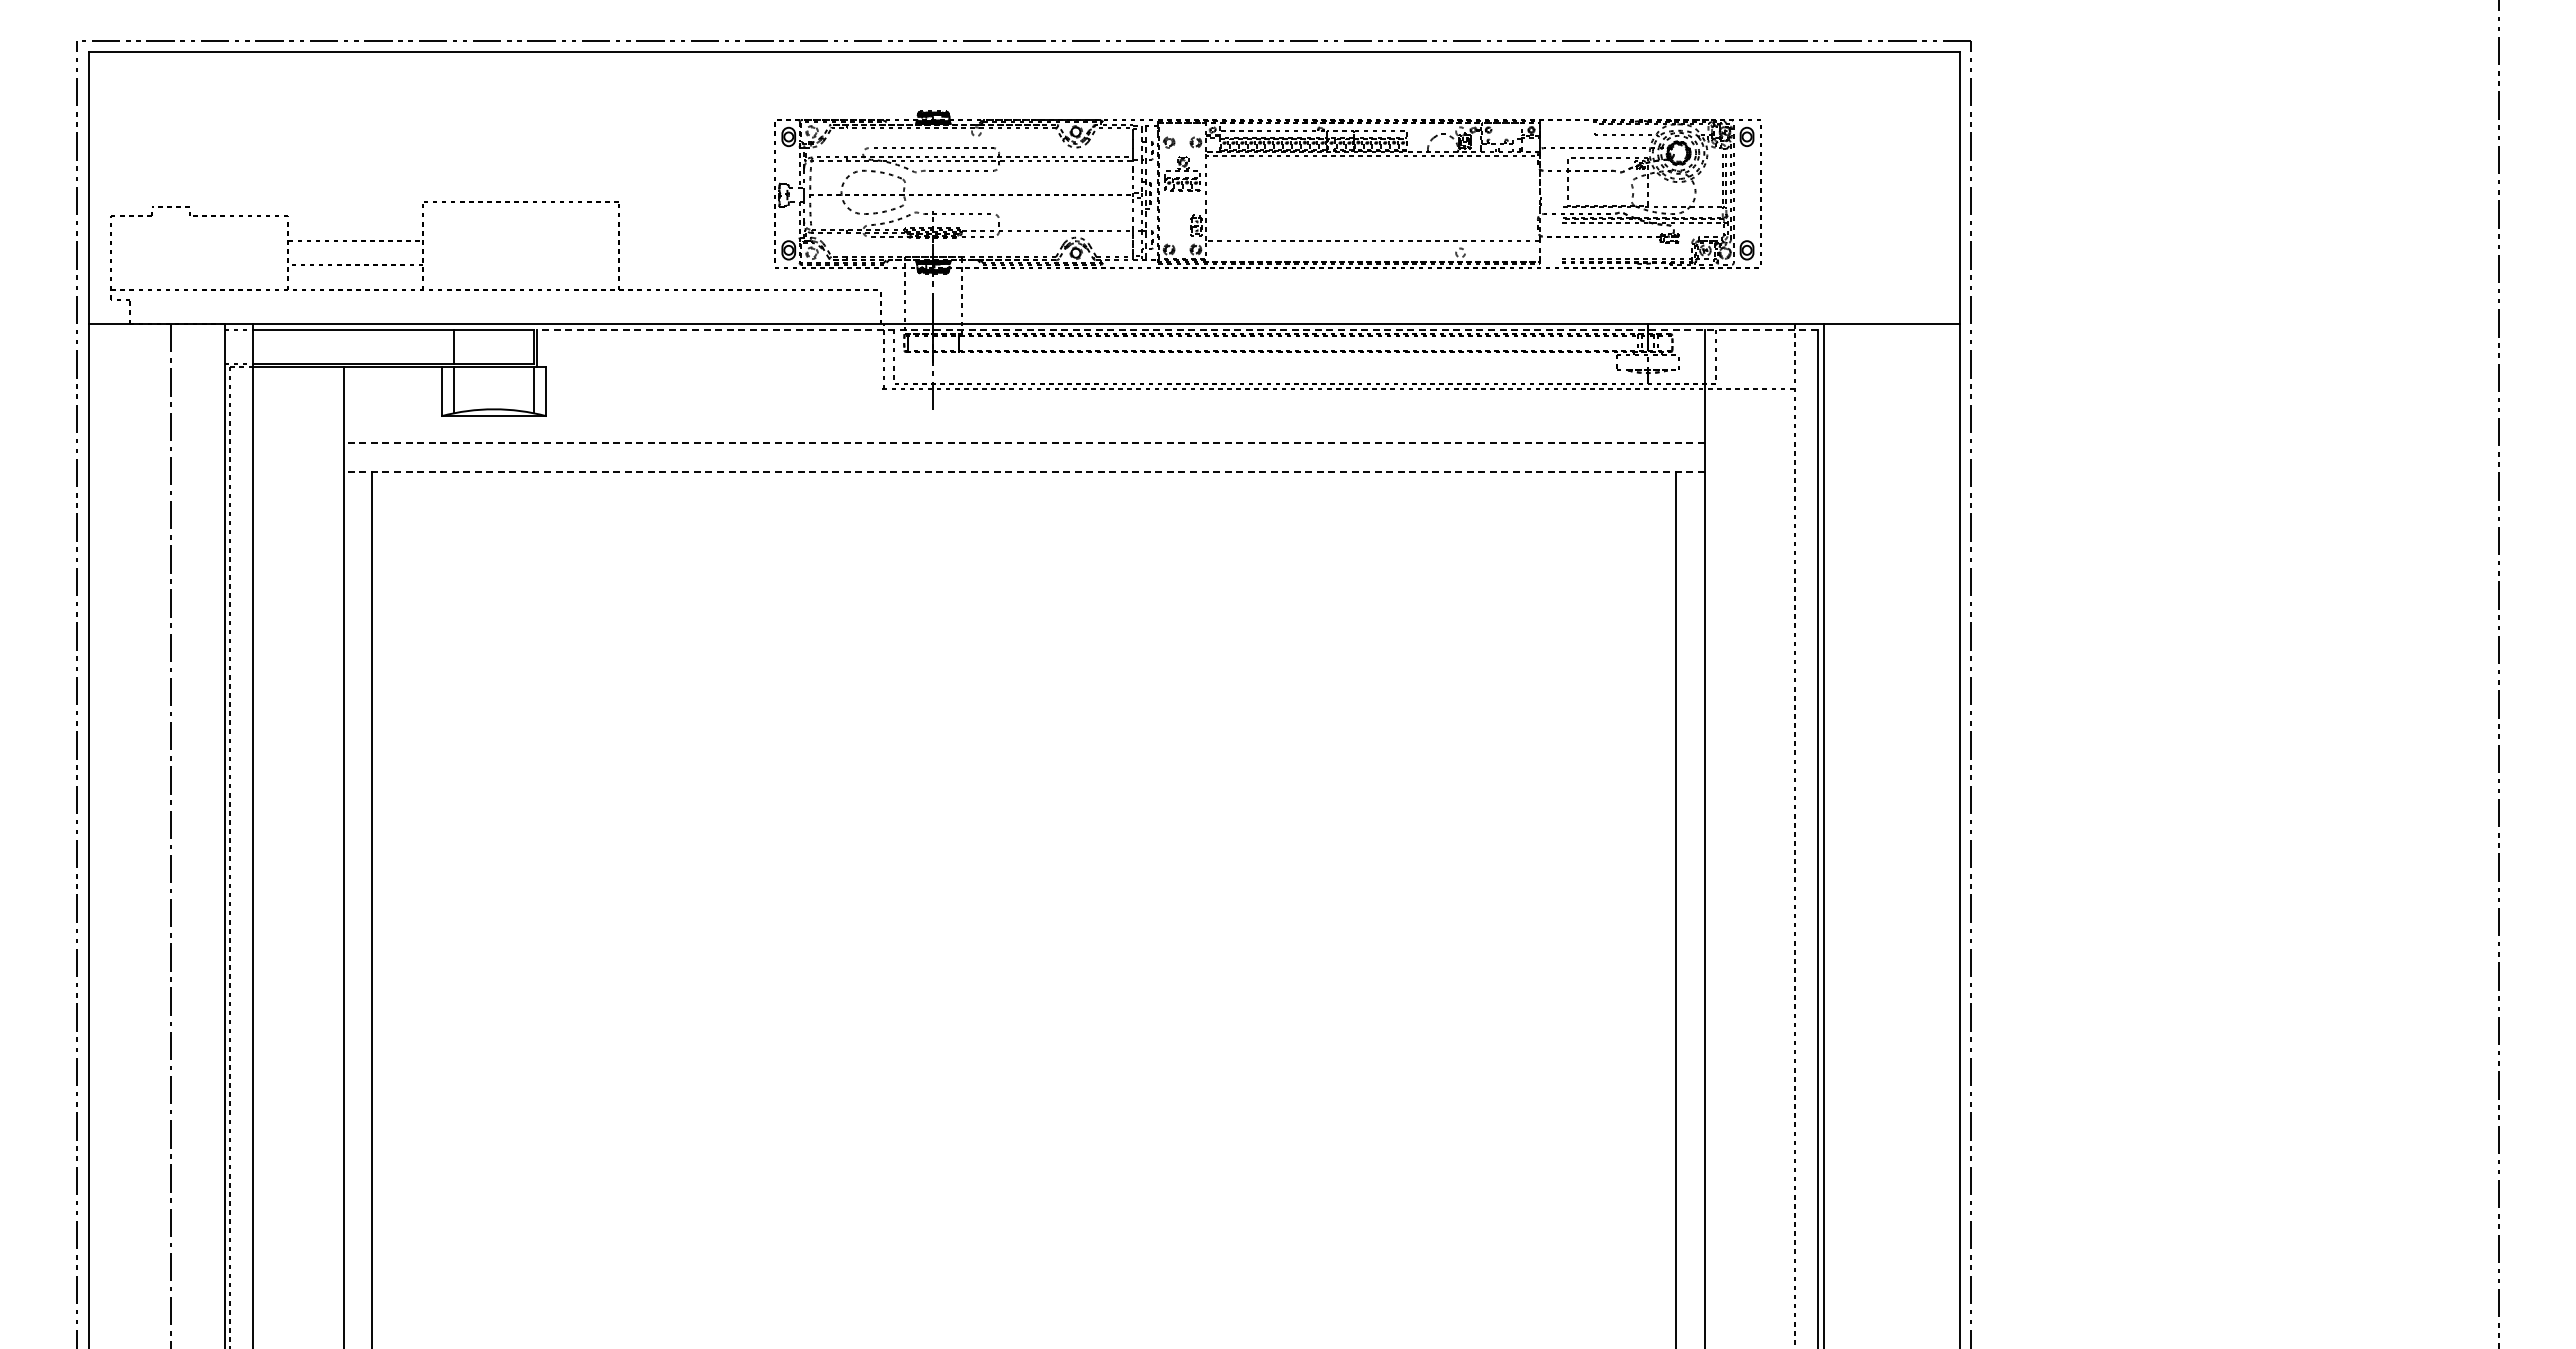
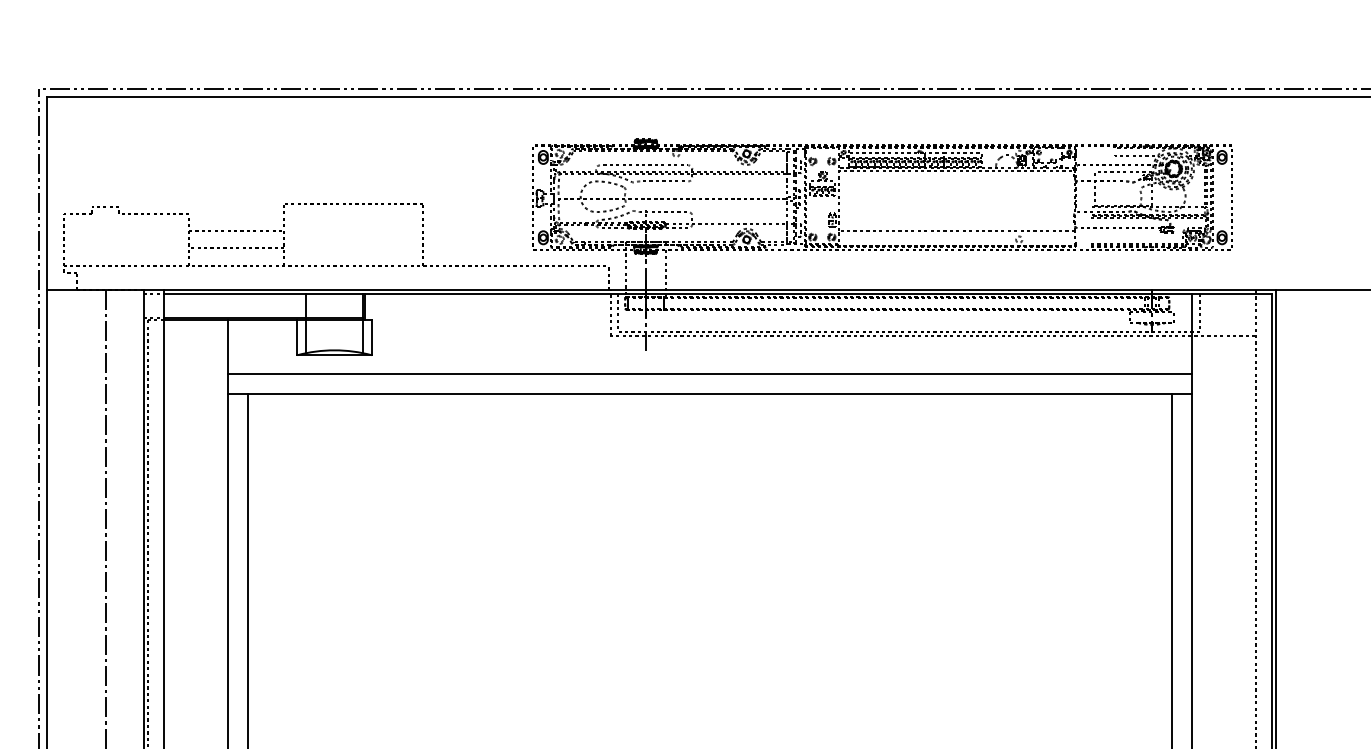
line: (1177, 329) -> (818, 293), dashed -> solid
line: (1023, 443) -> (709, 374), dashed -> solid
line: (1023, 471) -> (709, 394), dashed -> solid

